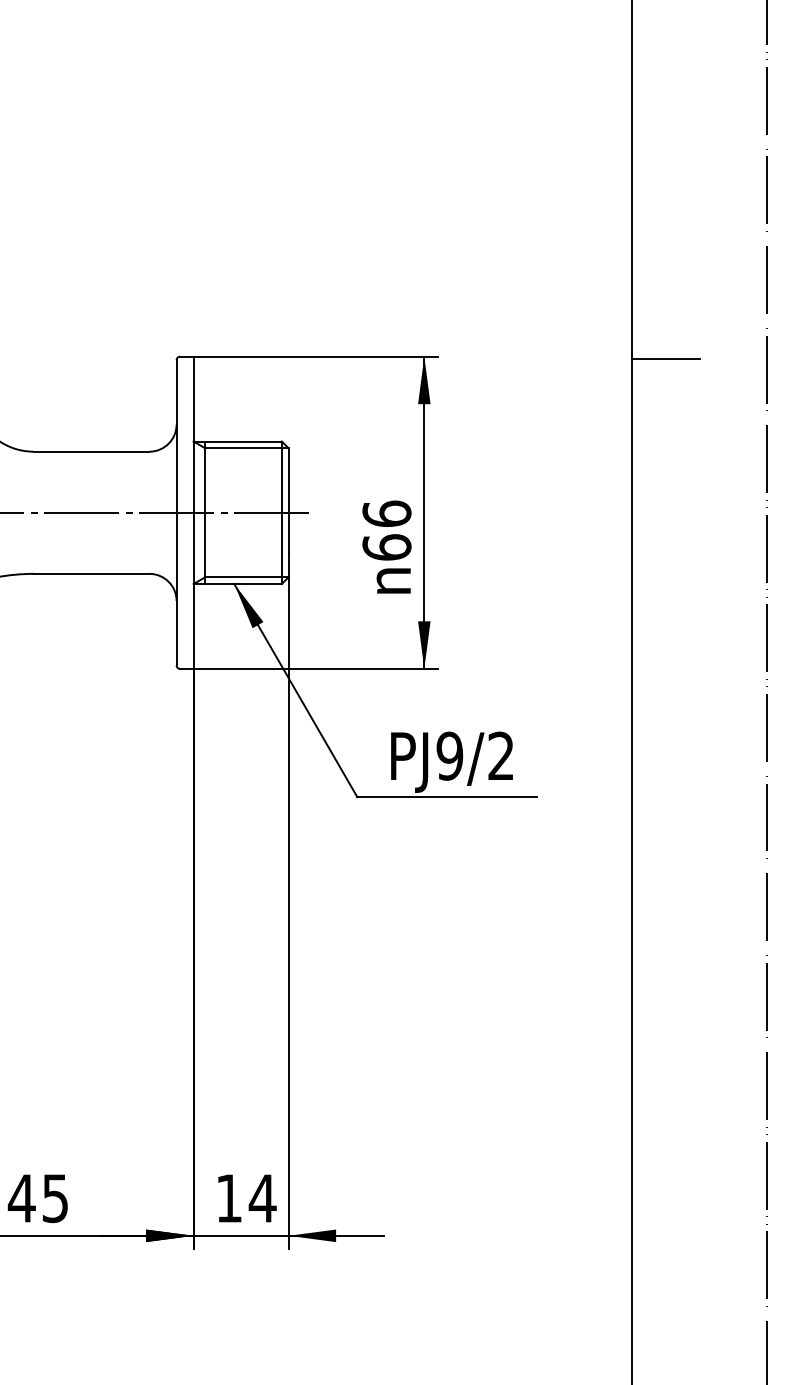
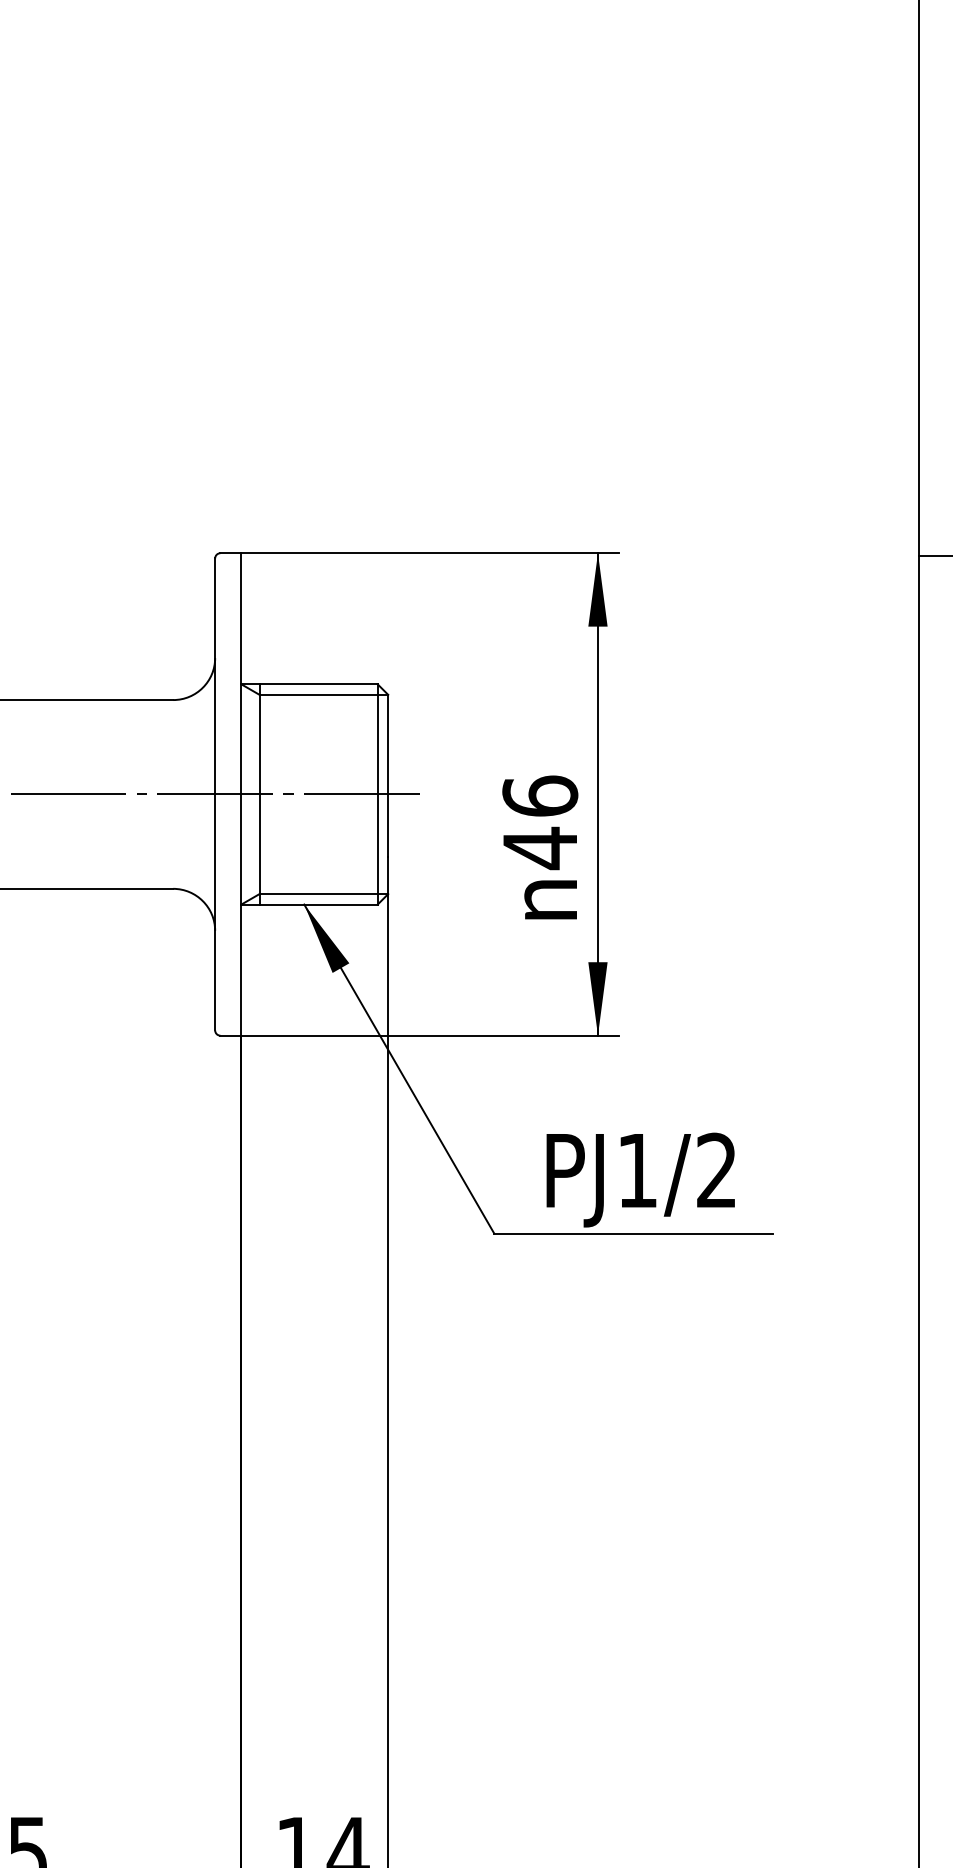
text: (386, 547) -> (539, 848), 66 -> 46
text: (449, 755) -> (636, 1169), PJ9/2 -> PJ1/2

